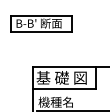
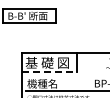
line: (65, 89) -> (50, 72), solid -> dashed

